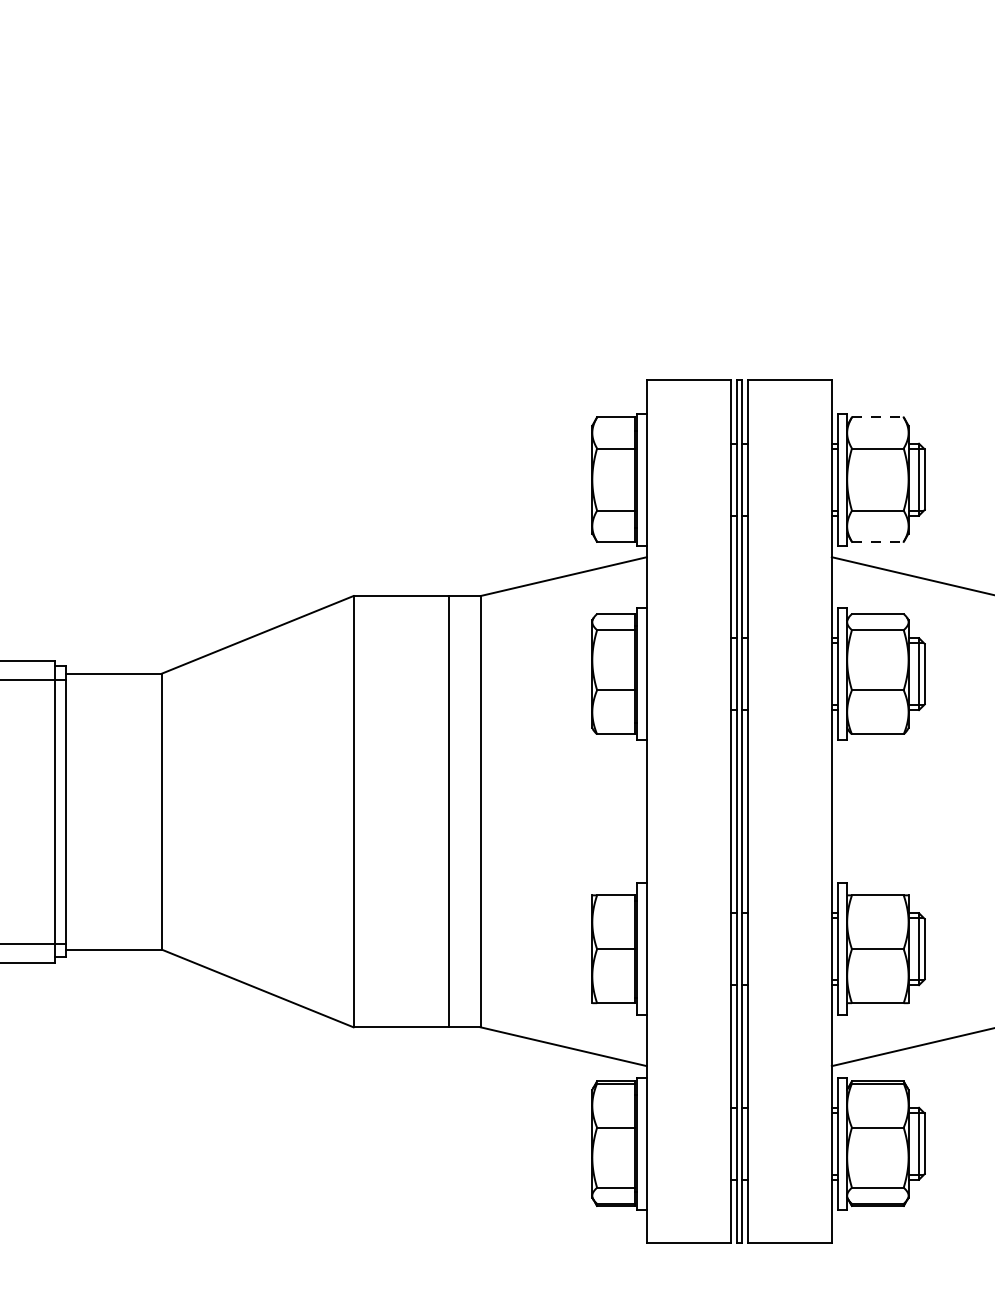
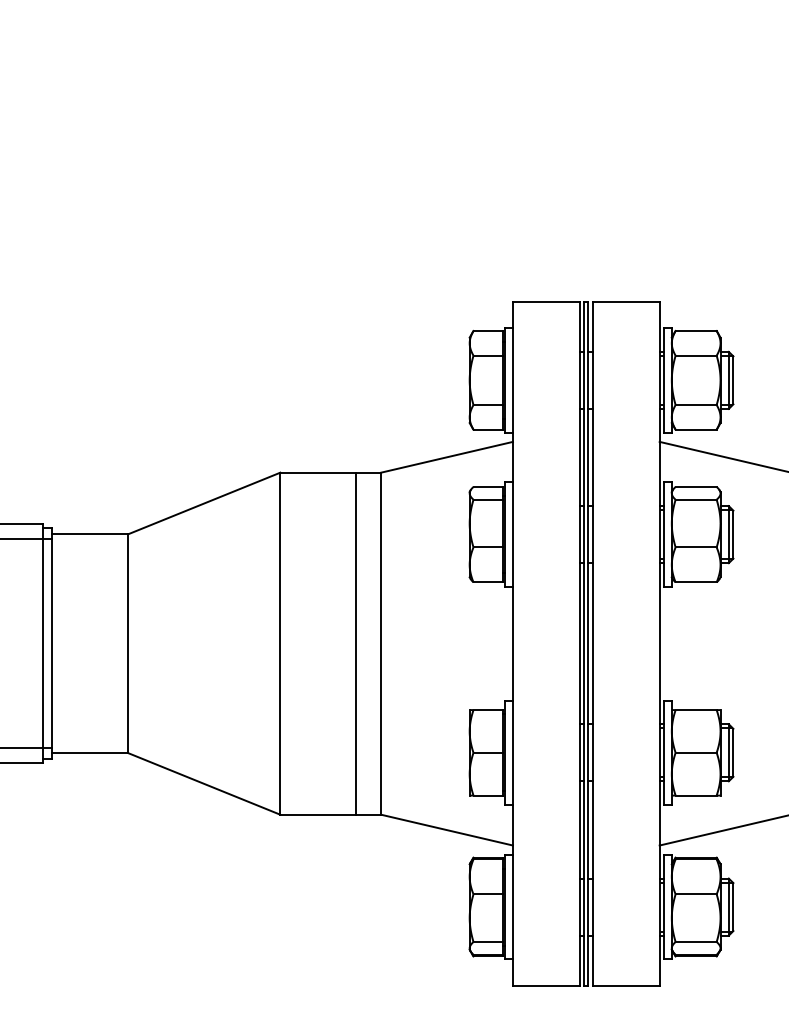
line: (877, 417) -> (695, 331), dashed -> solid
line: (877, 541) -> (695, 429), dashed -> solid

